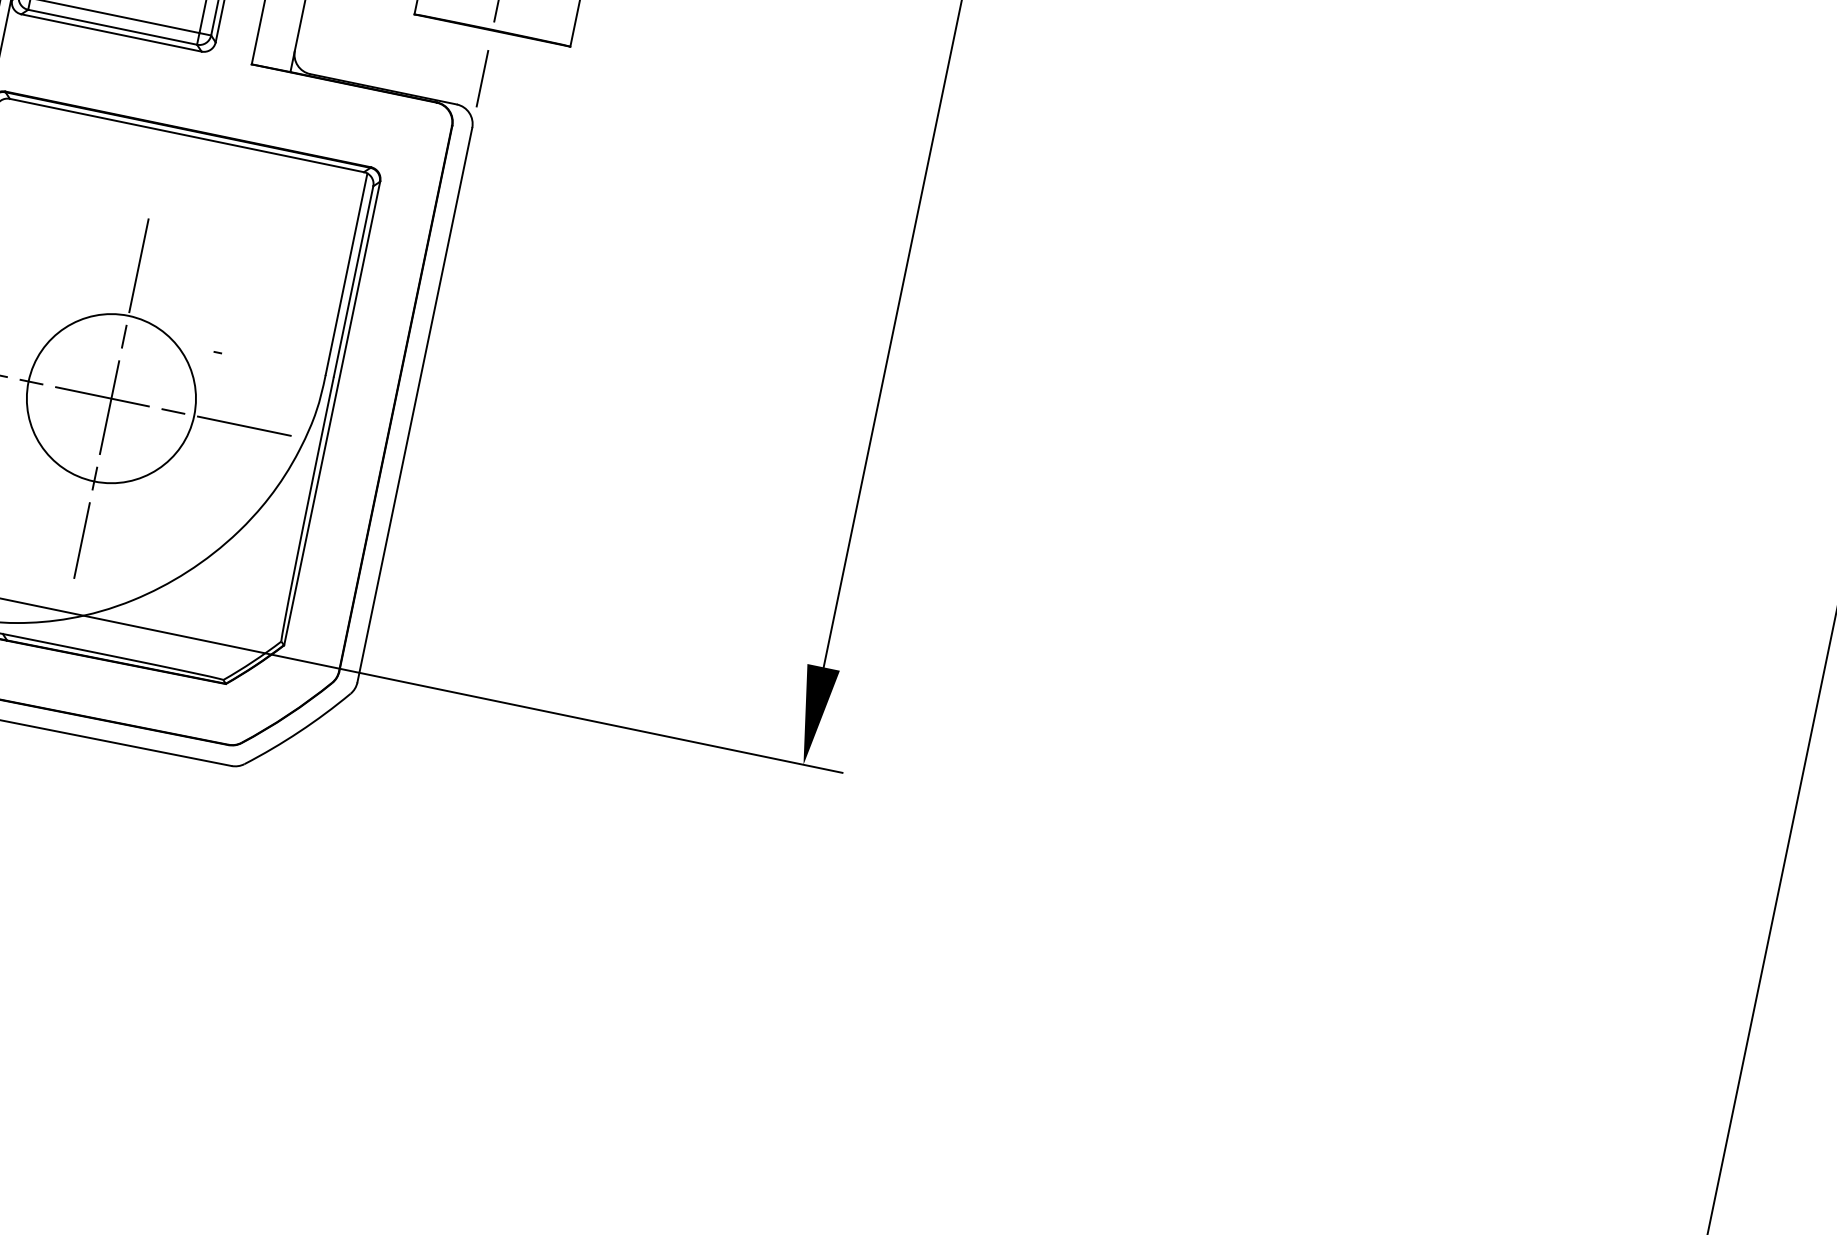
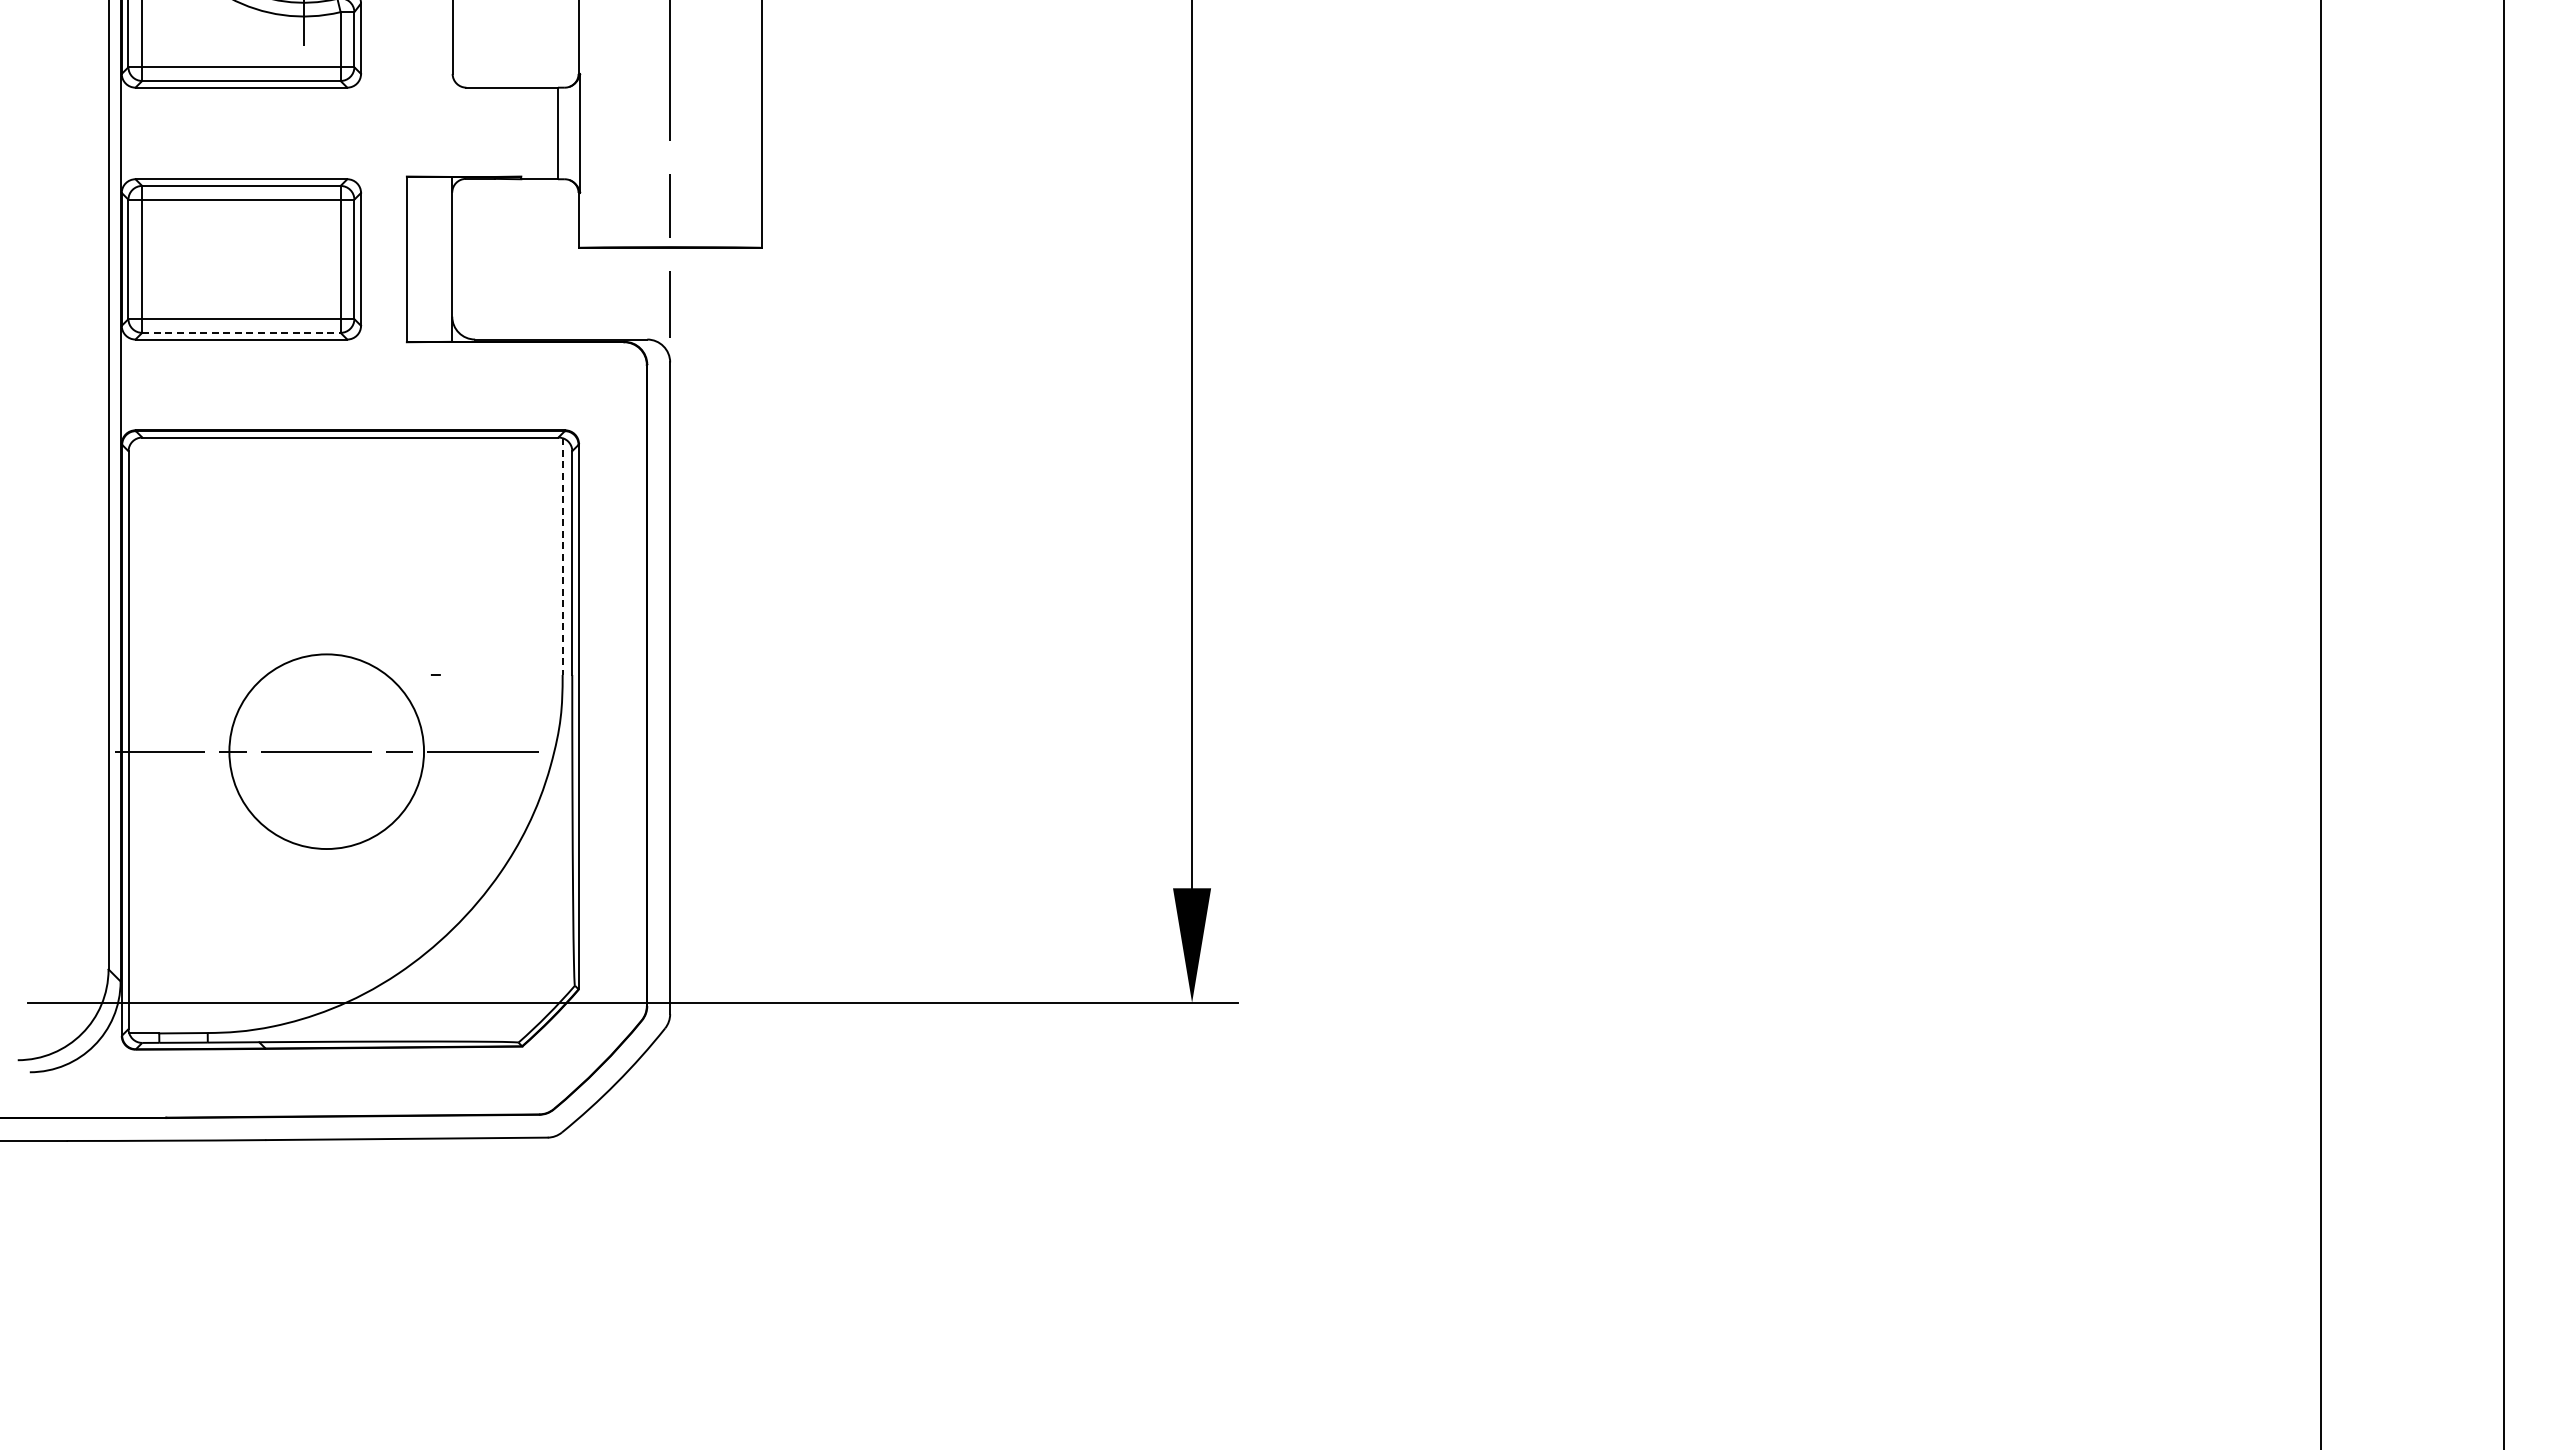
line: (112, 26) -> (241, 332), solid -> dashed
line: (346, 274) -> (562, 557), solid -> dashed
line: (111, 398) -> (326, 751), removed

